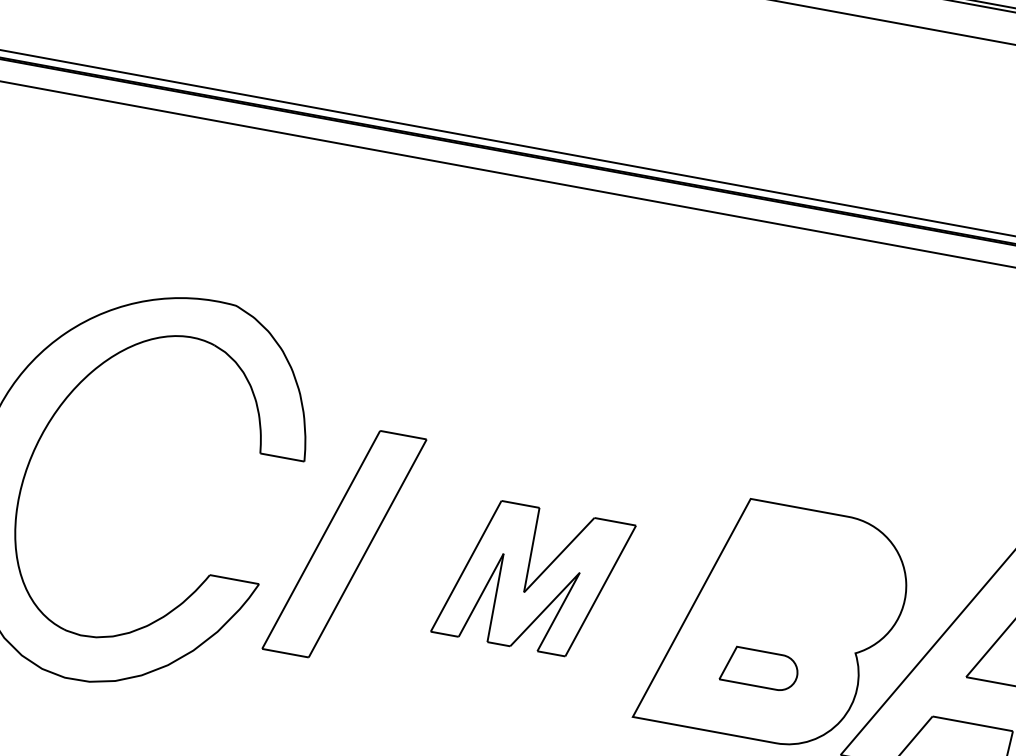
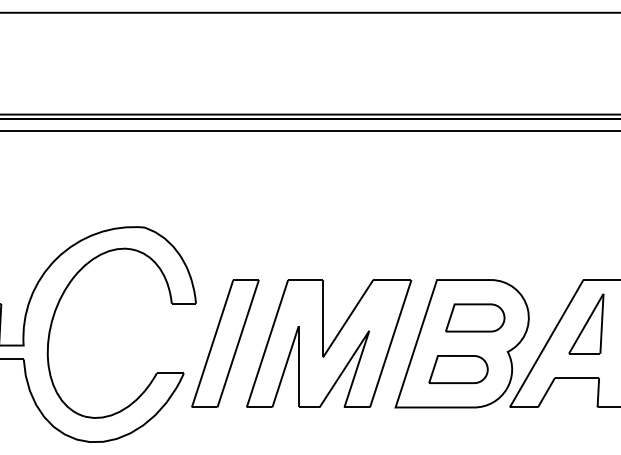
part: (533, 578) -> (329, 343), size x1.67
part: (808, 579) -> (475, 317), added
part: (759, 668) -> (458, 369), size x1.43

